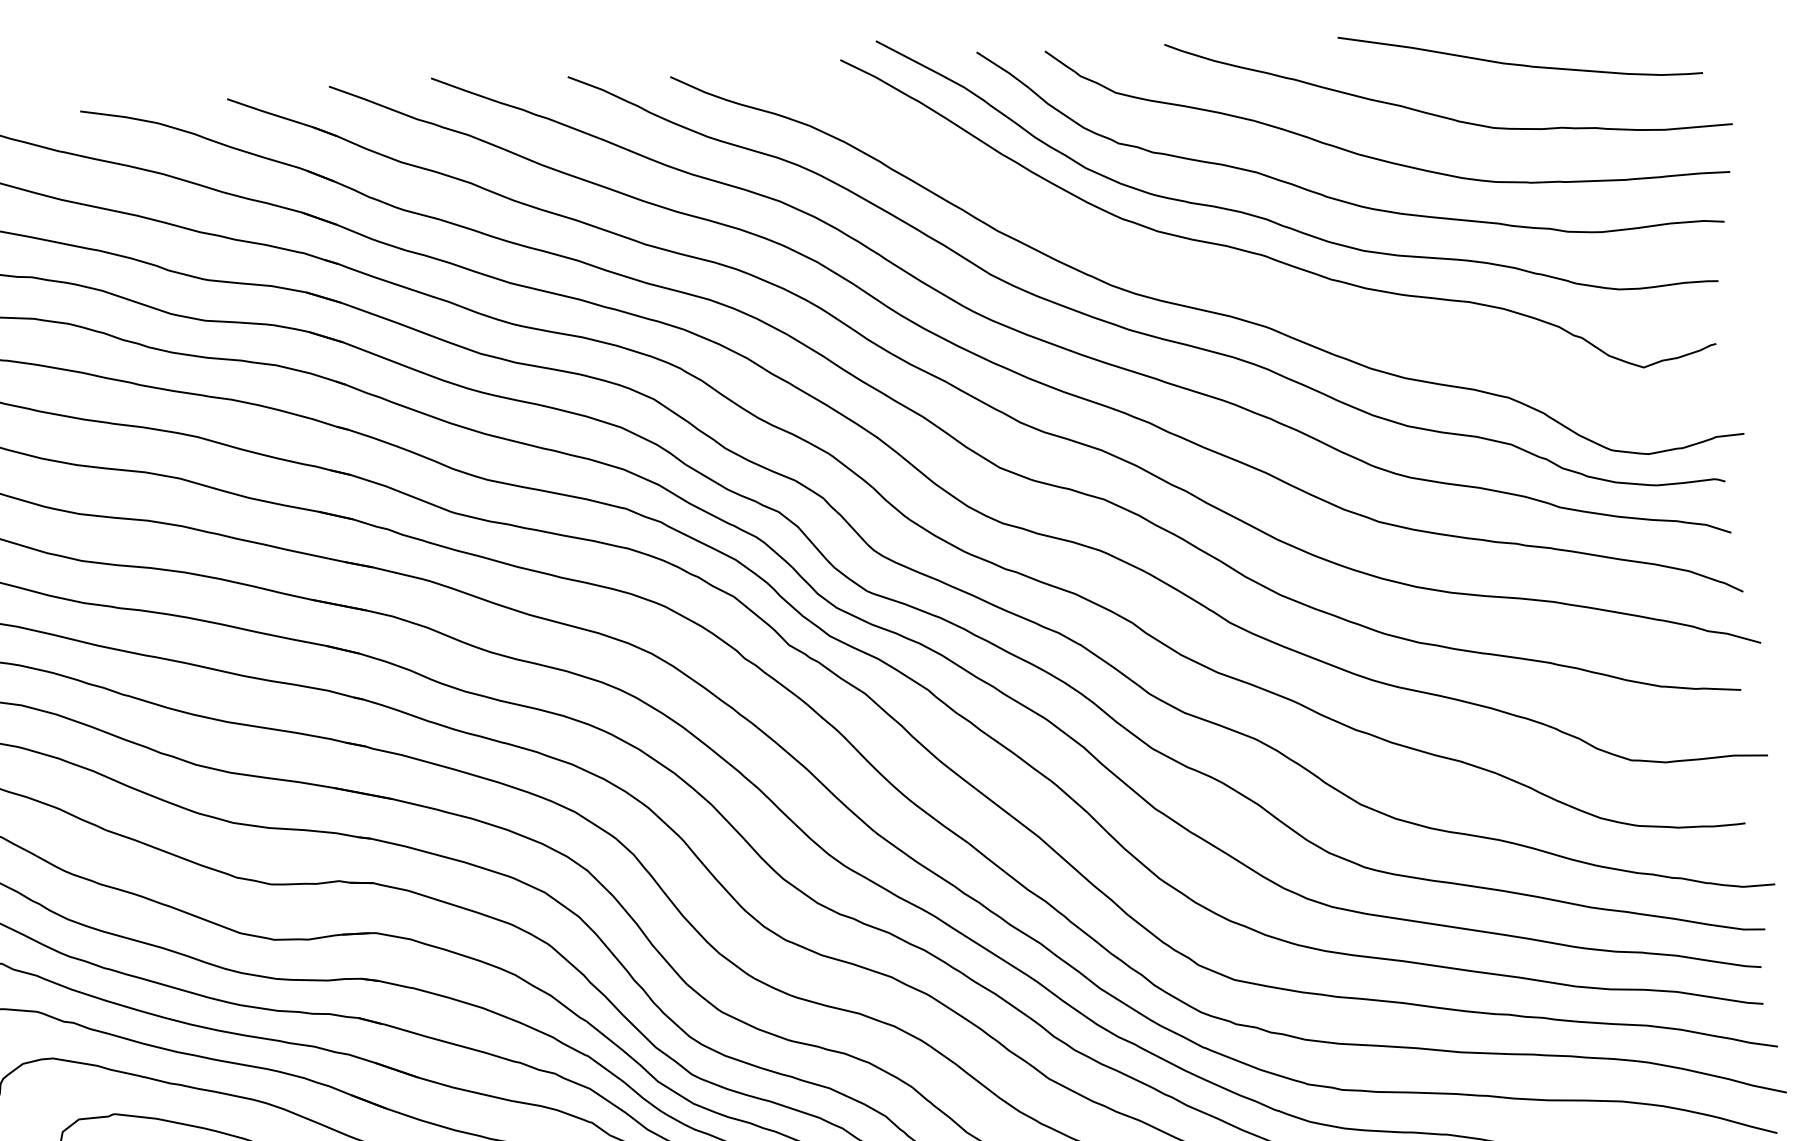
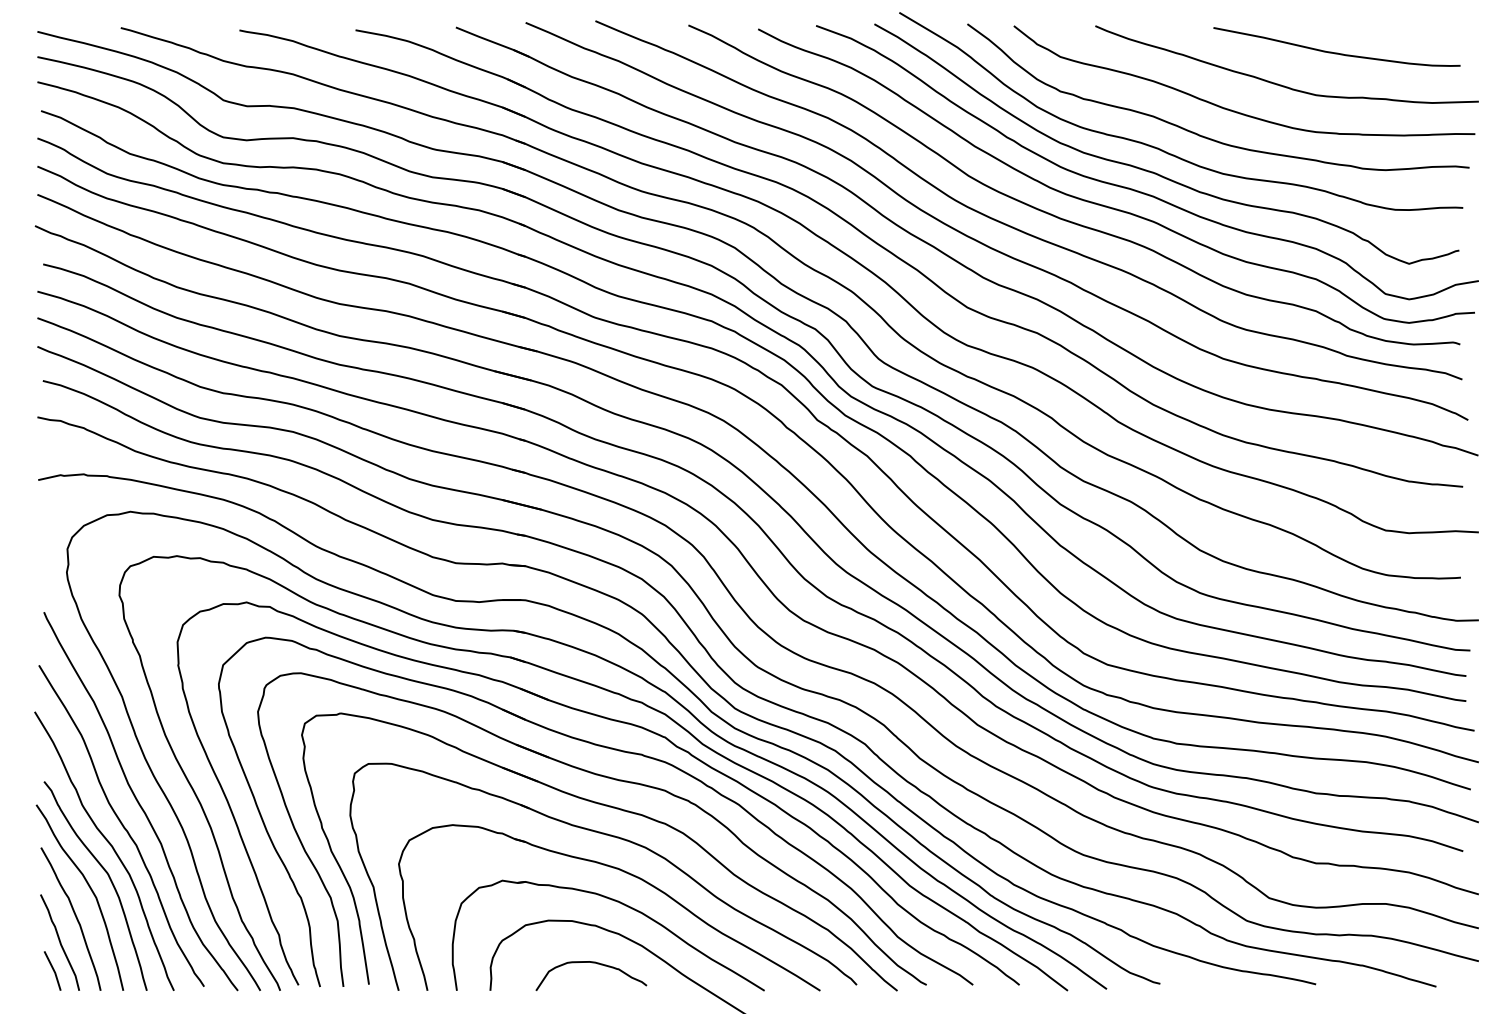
curve: (1241, 282) -> (1138, 190), added

